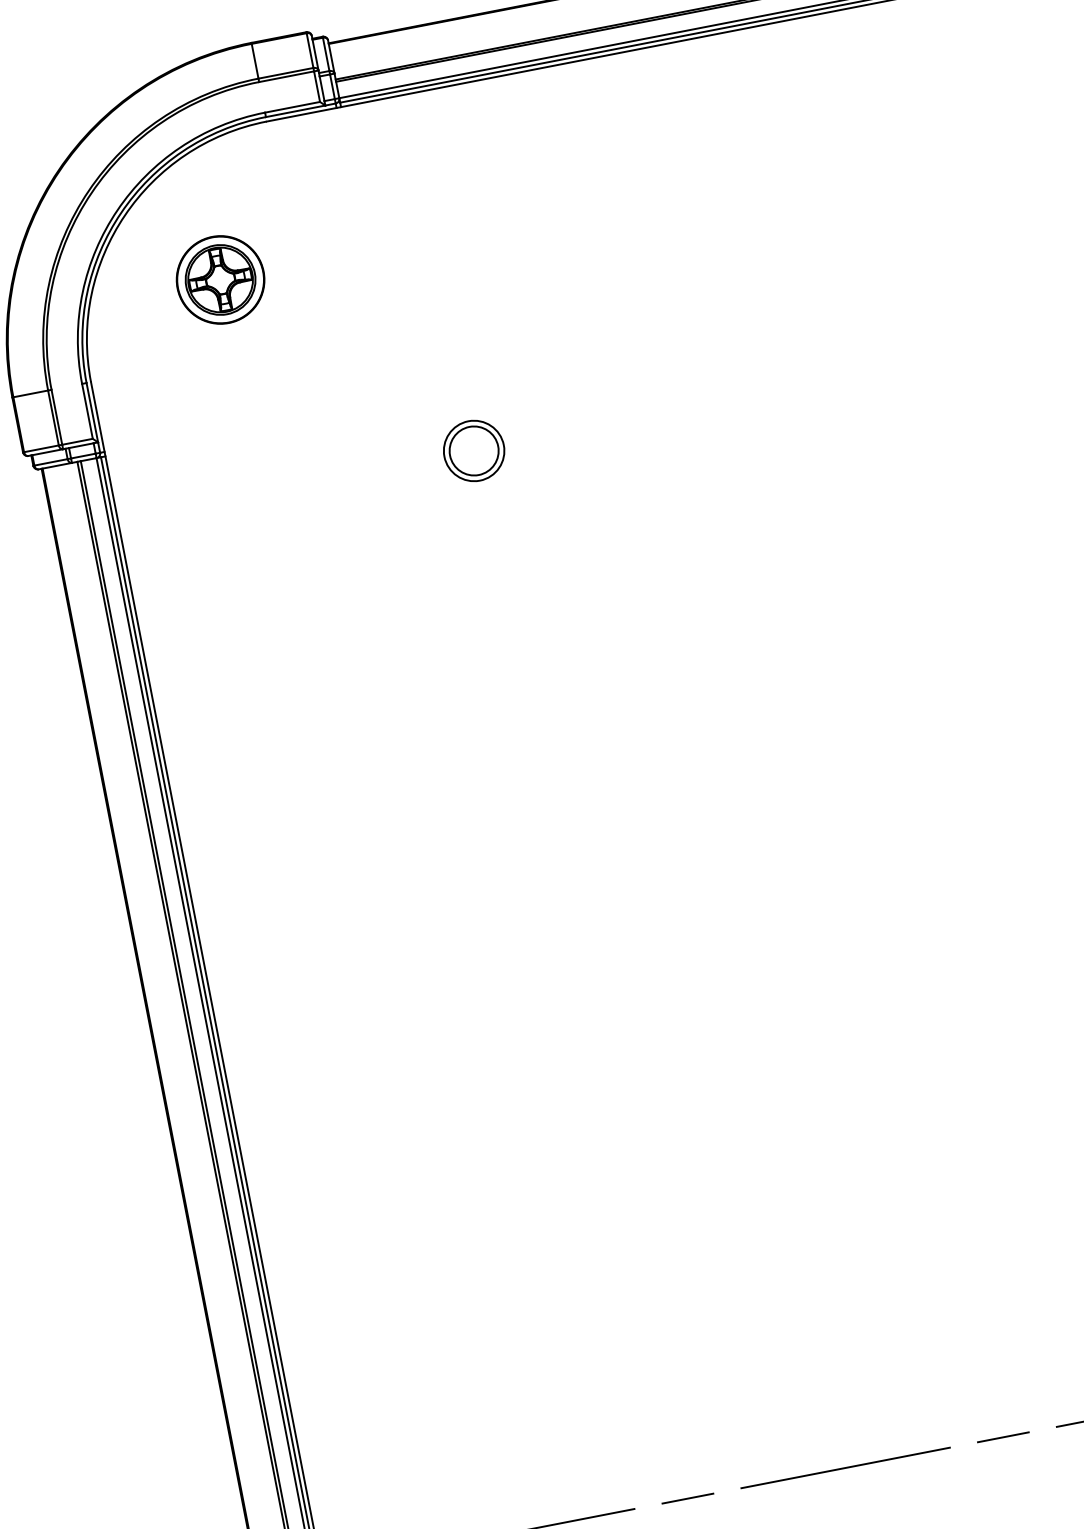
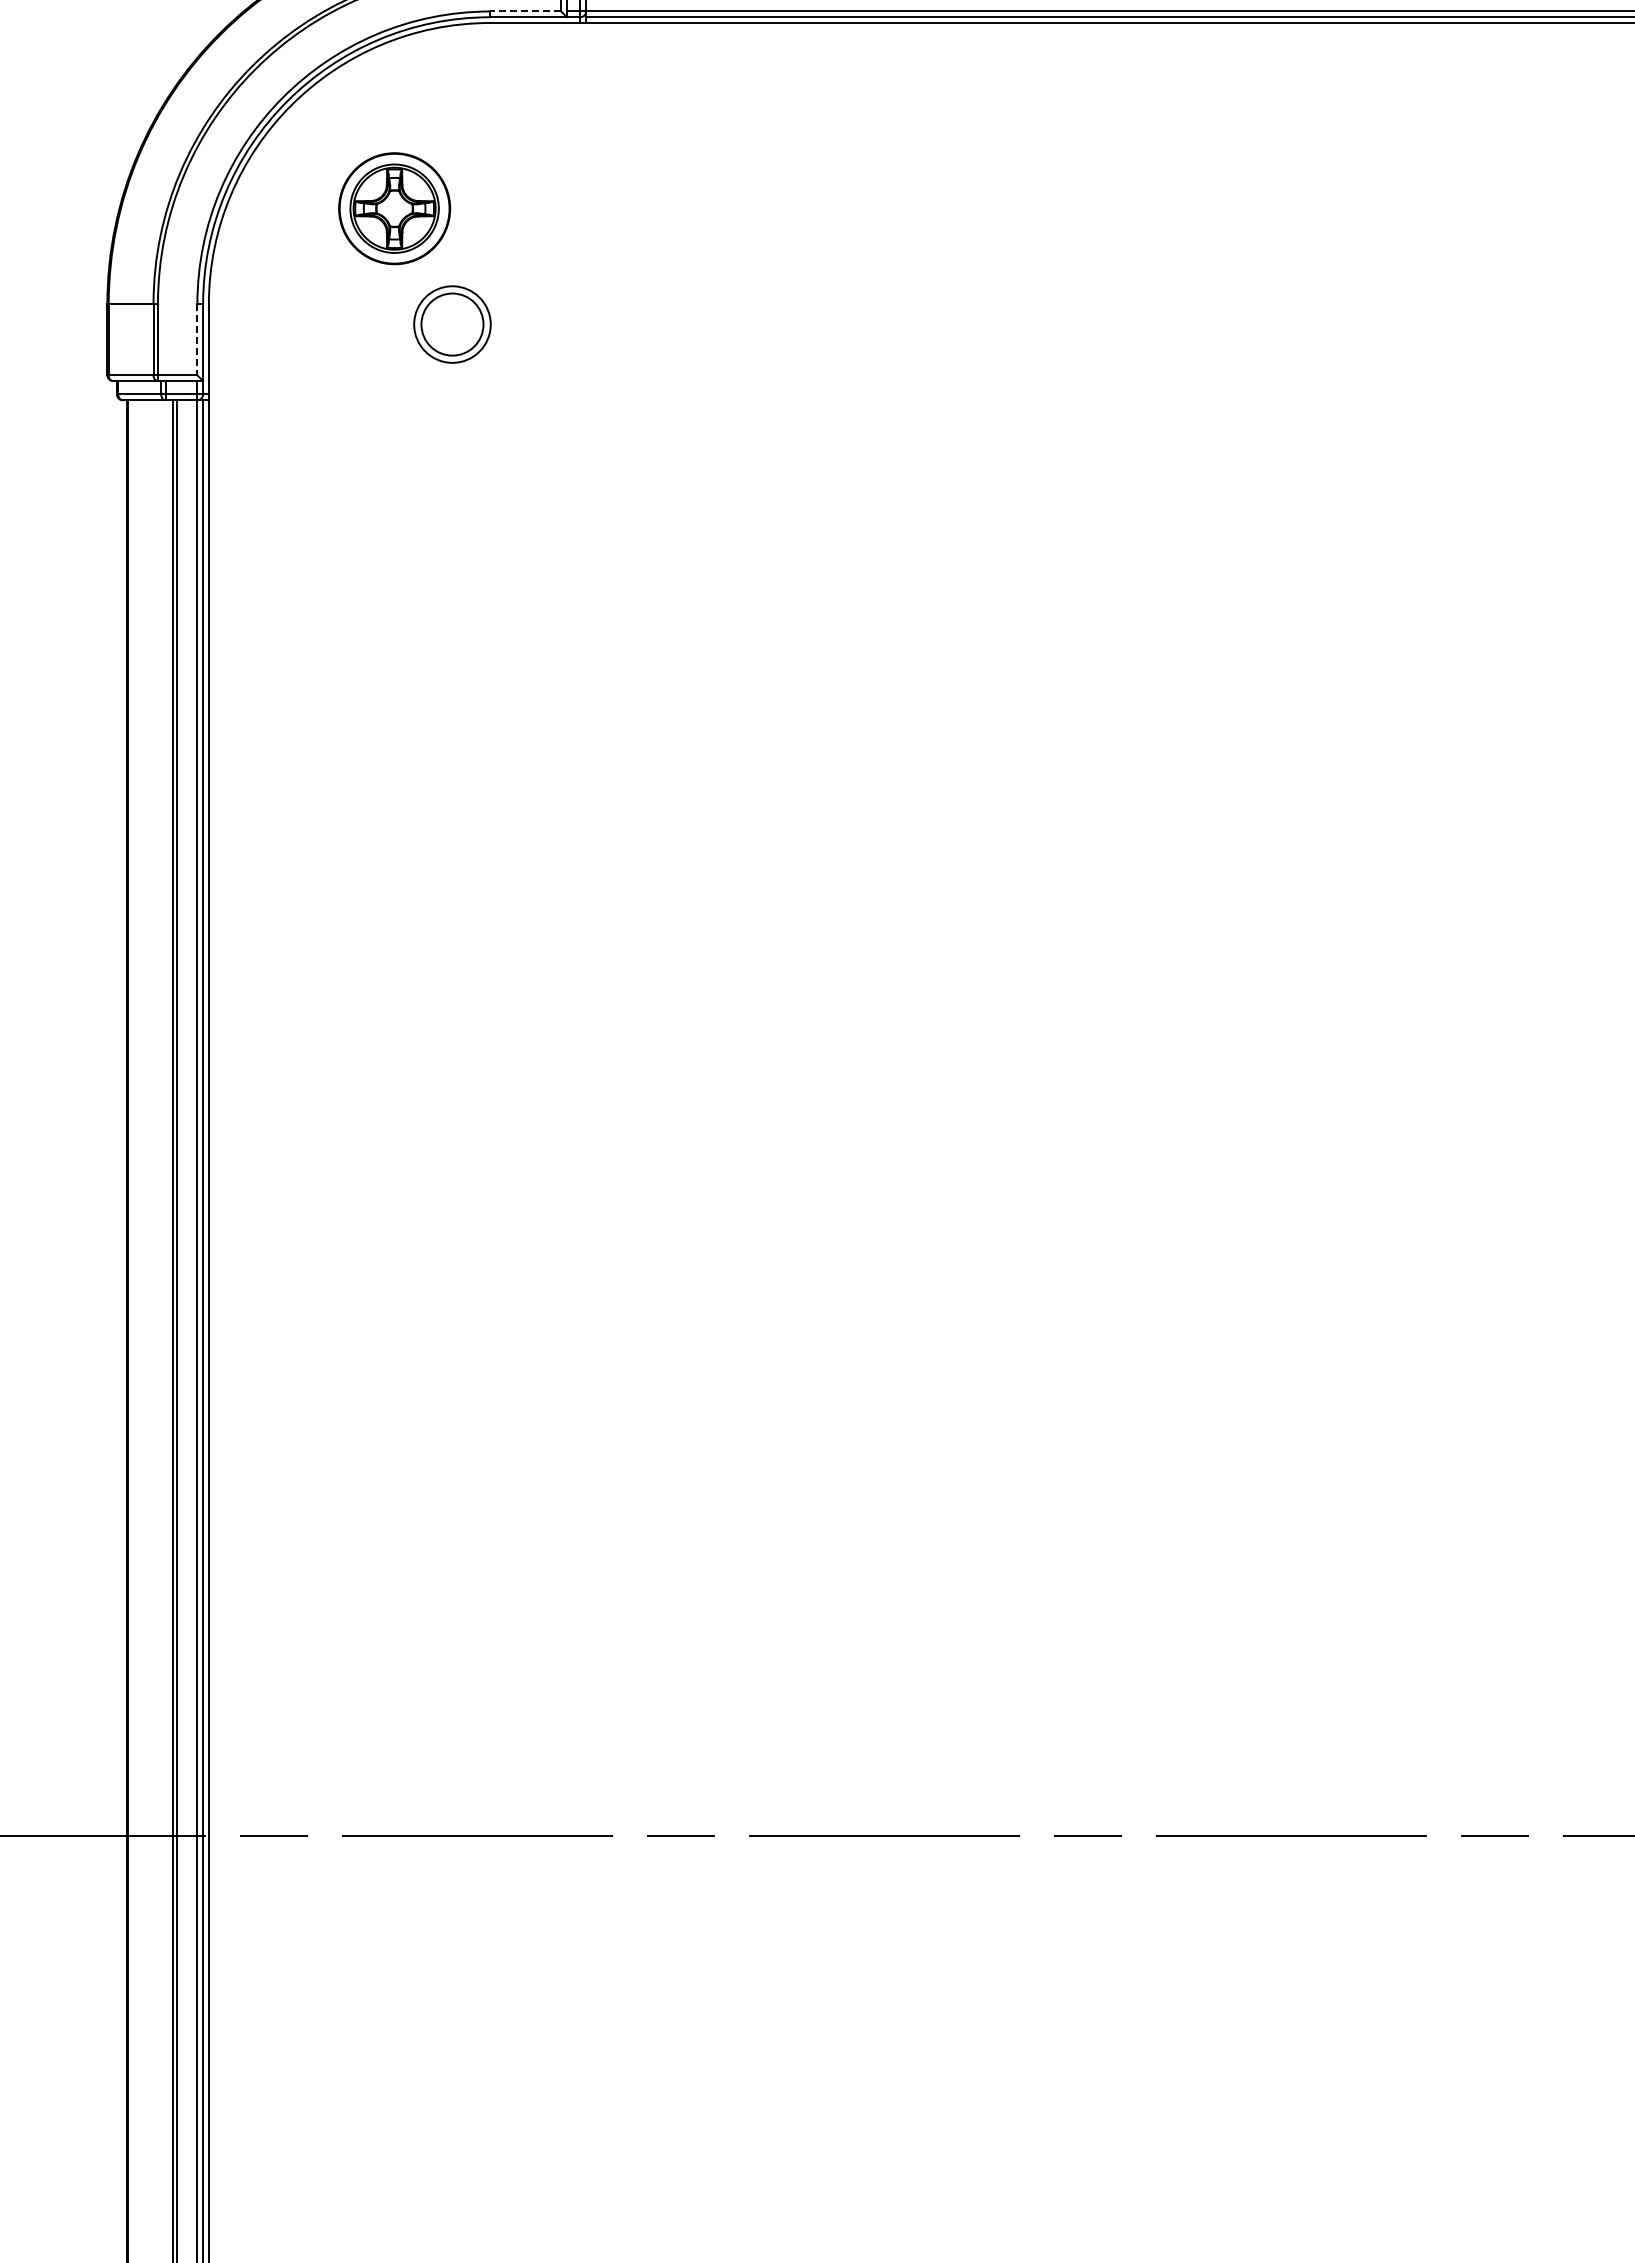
line: (292, 107) -> (525, 11), solid -> dashed
line: (87, 411) -> (197, 340), solid -> dashed
part: (474, 450) -> (452, 324), moved

